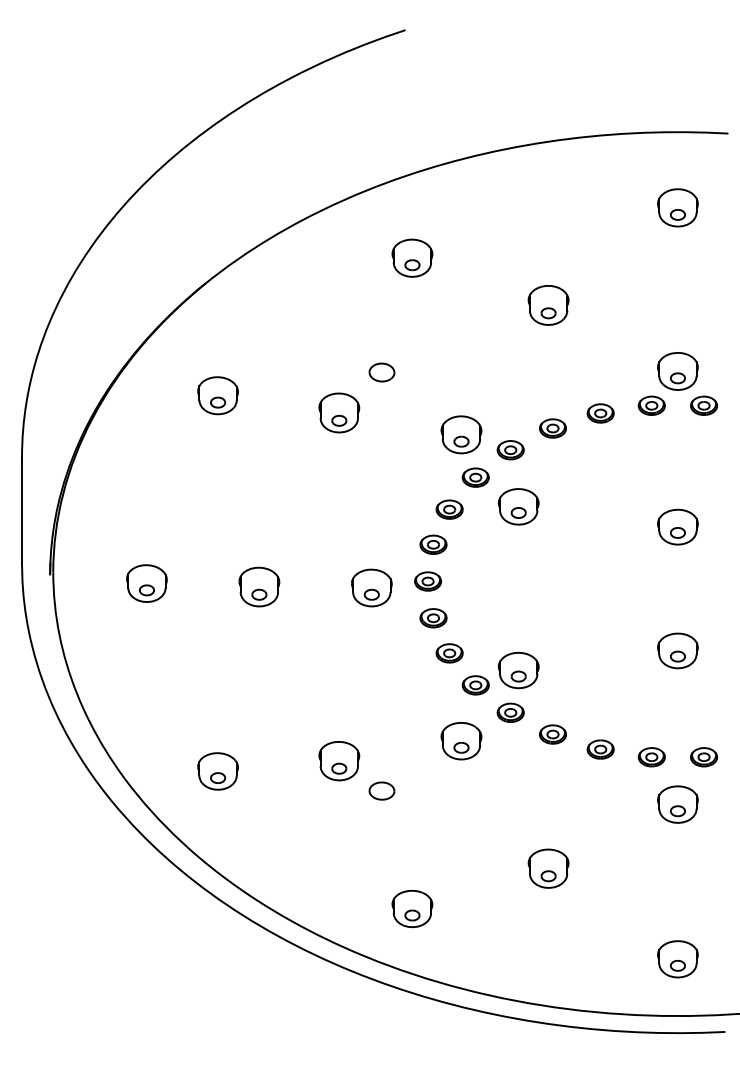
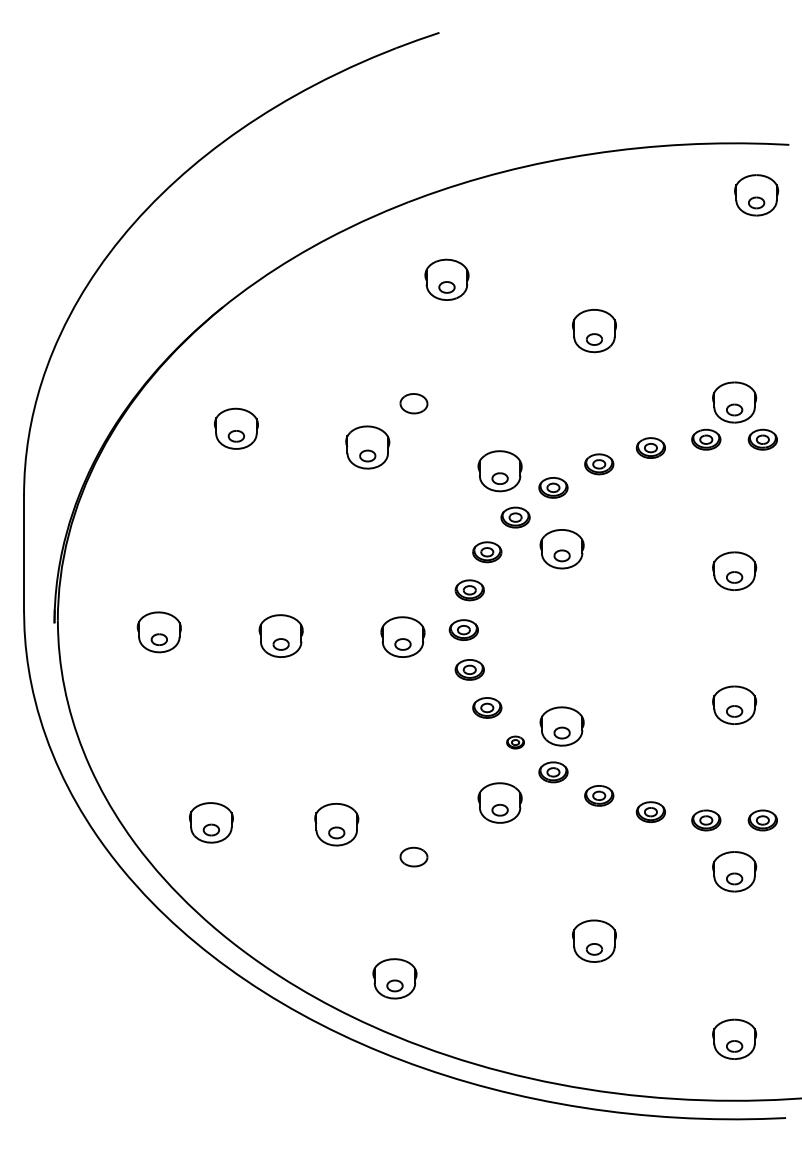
part: (677, 208) -> (756, 195), moved
part: (475, 685) -> (515, 742), size x0.6
part: (339, 760) -> (336, 824), moved
part: (218, 771) -> (211, 822), moved
part: (412, 908) -> (394, 978), moved

